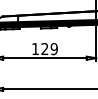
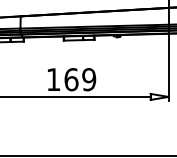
text: (44, 49) -> (70, 80), 129 -> 169

